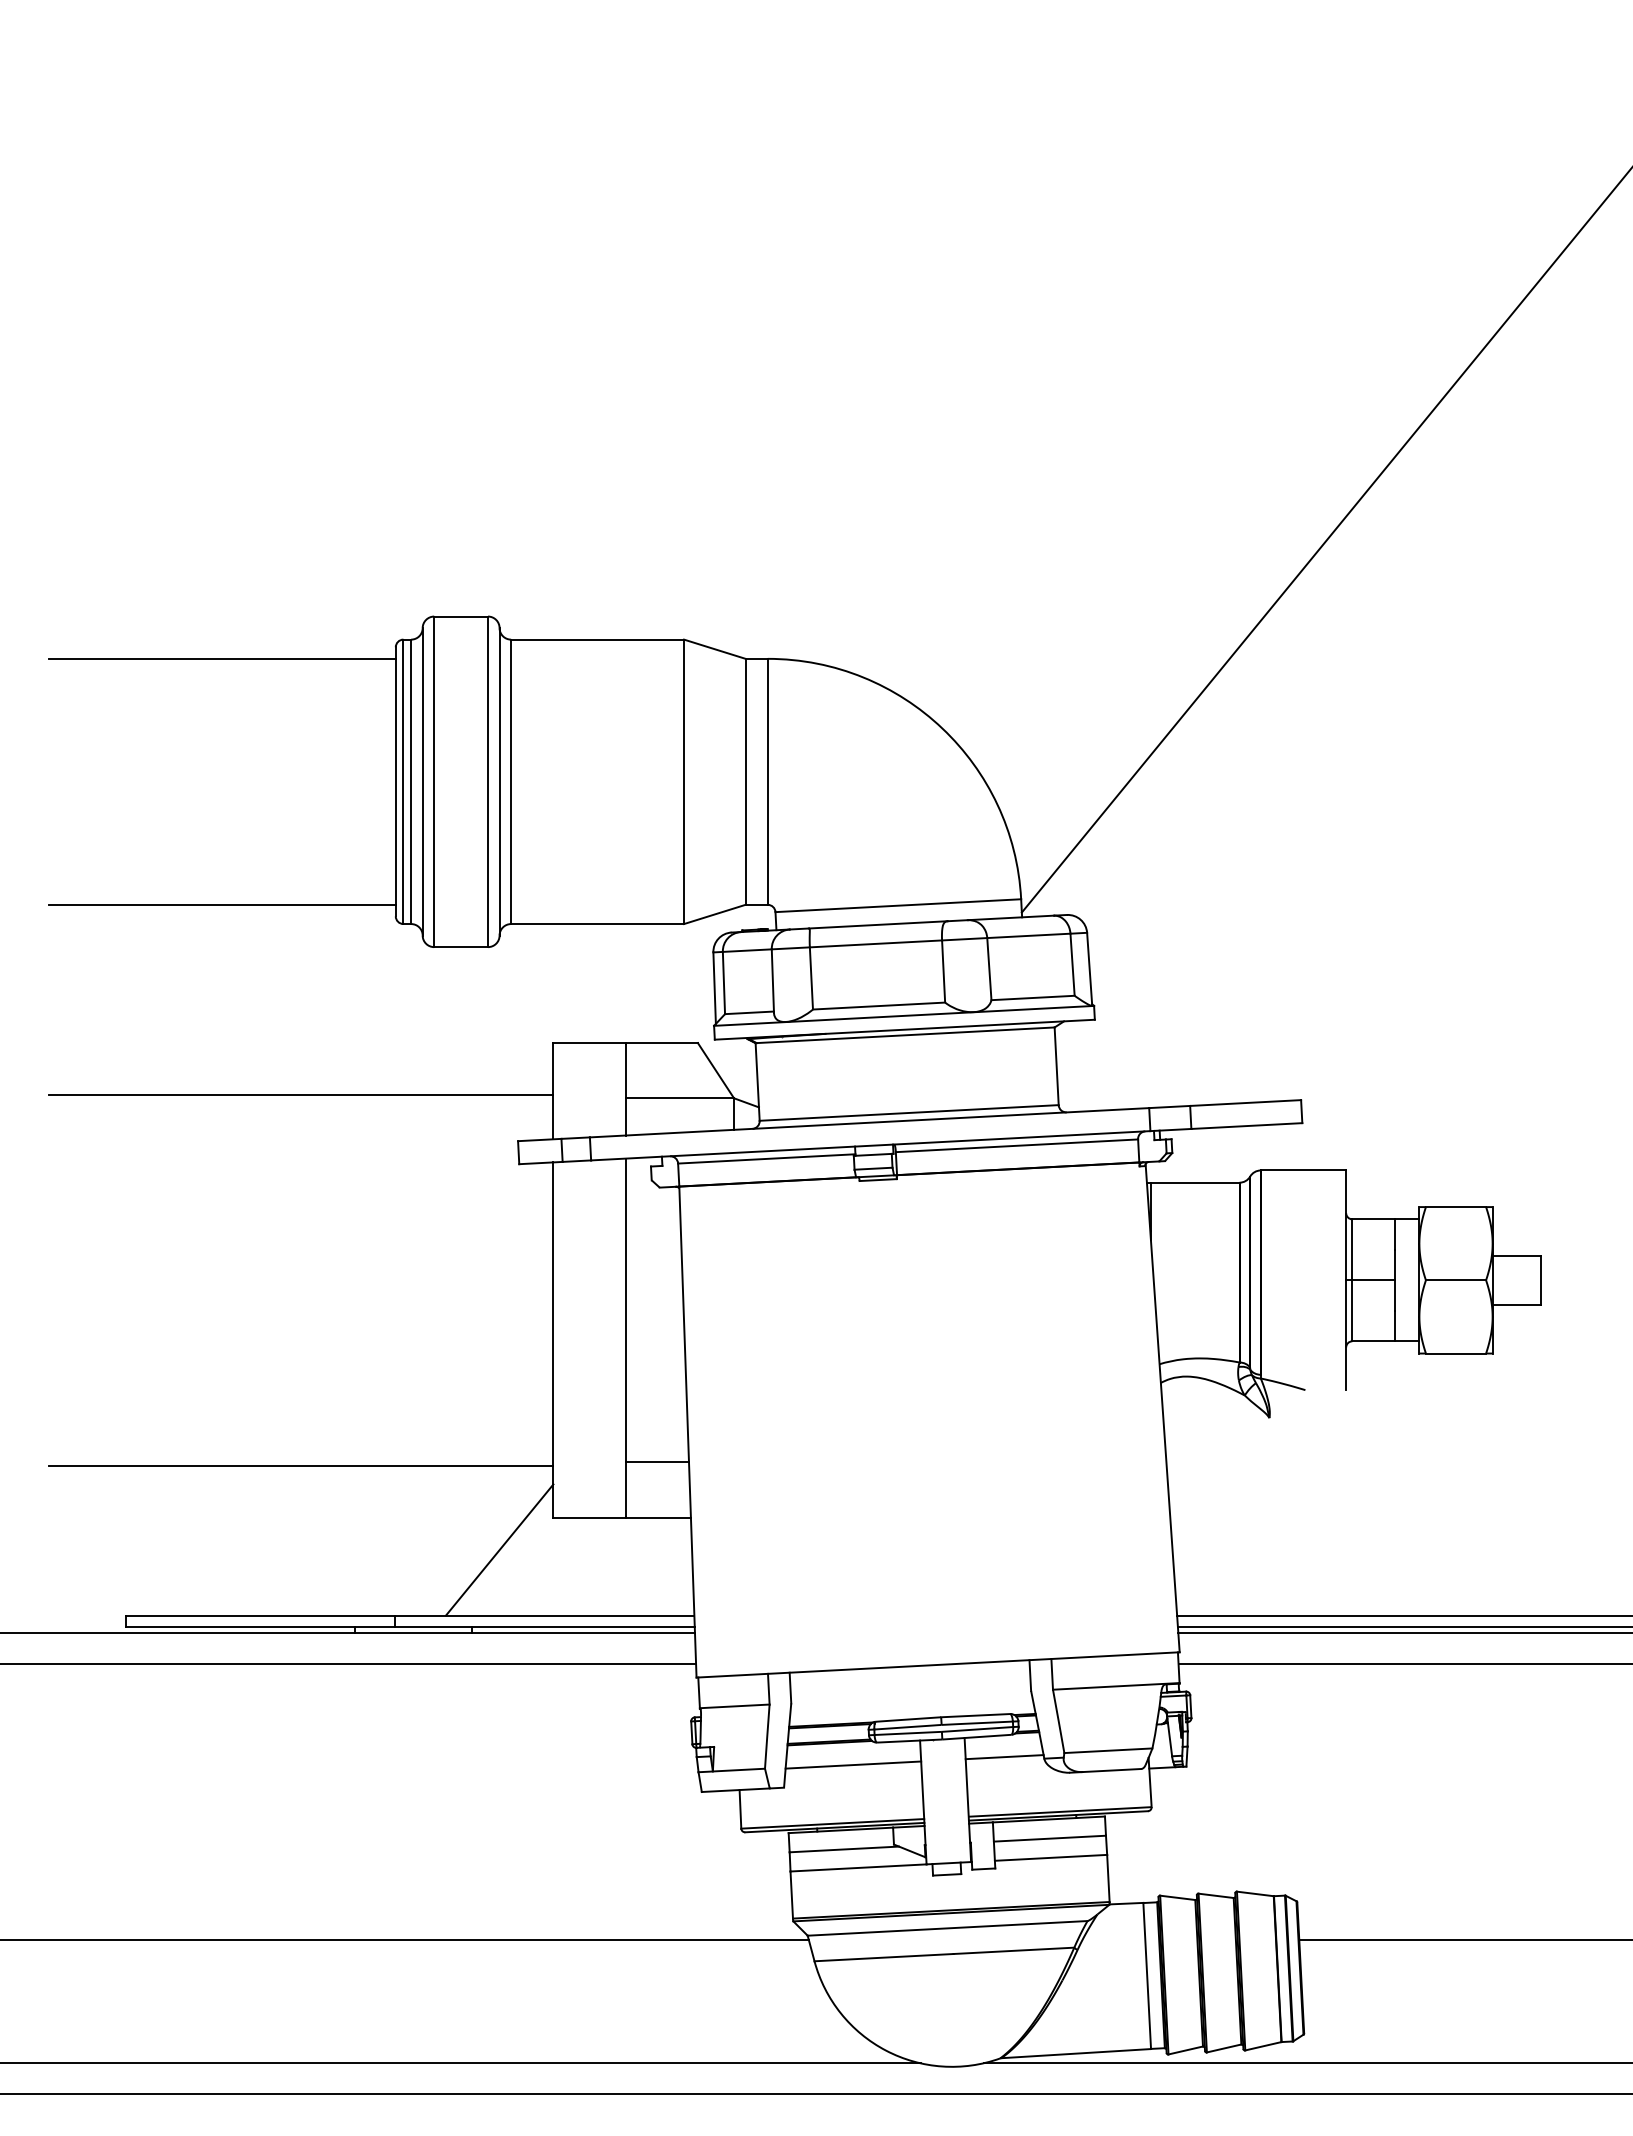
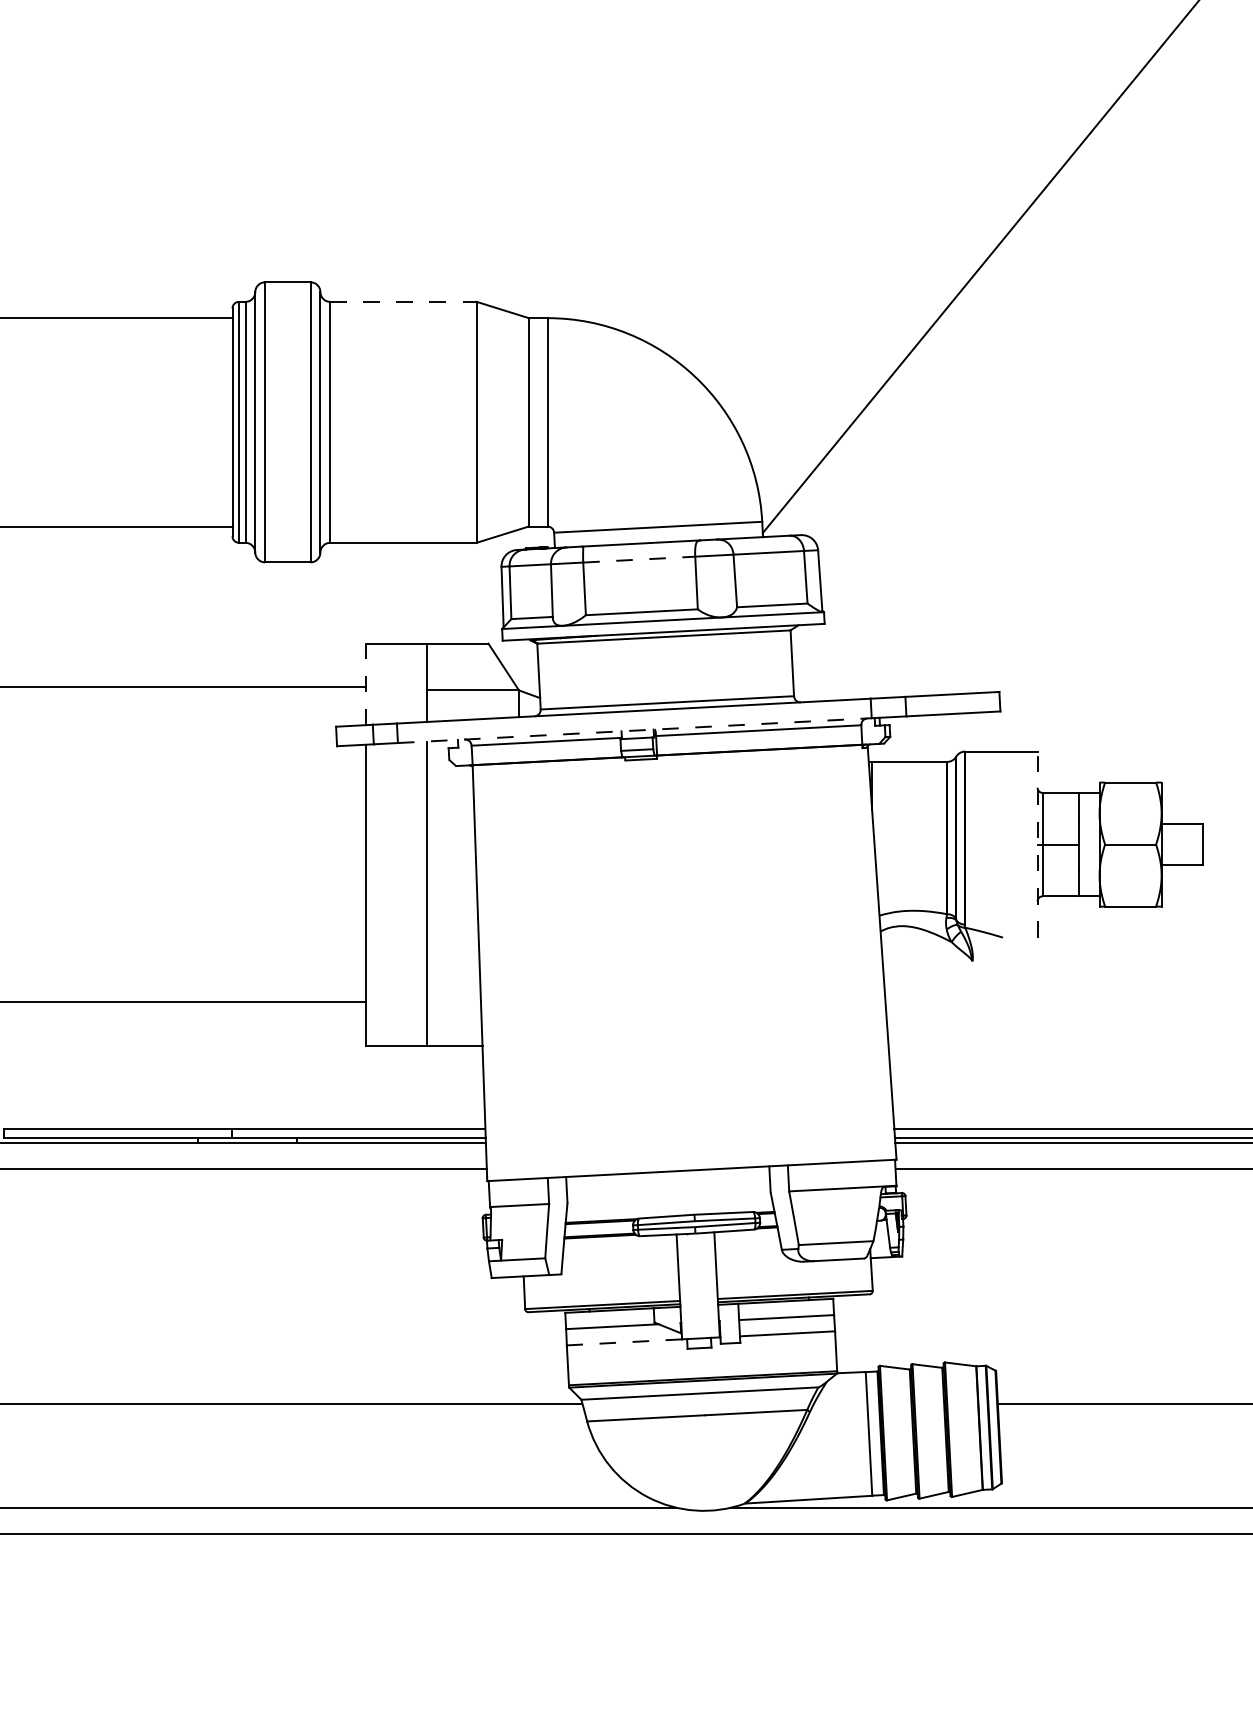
line: (598, 639) -> (404, 301), solid -> dashed
line: (876, 943) -> (639, 559), solid -> dashed
line: (553, 1090) -> (366, 683), solid -> dashed
line: (871, 1145) -> (635, 730), solid -> dashed
line: (1346, 1280) -> (1037, 844), solid -> dashed
line: (657, 1462) -> (454, 998), removed
line: (499, 1549) -> (320, 1072), removed
line: (1004, 1757) -> (748, 1248), removed
line: (853, 1764) -> (620, 1254), removed
line: (858, 1867) -> (624, 1342), solid -> dashed

